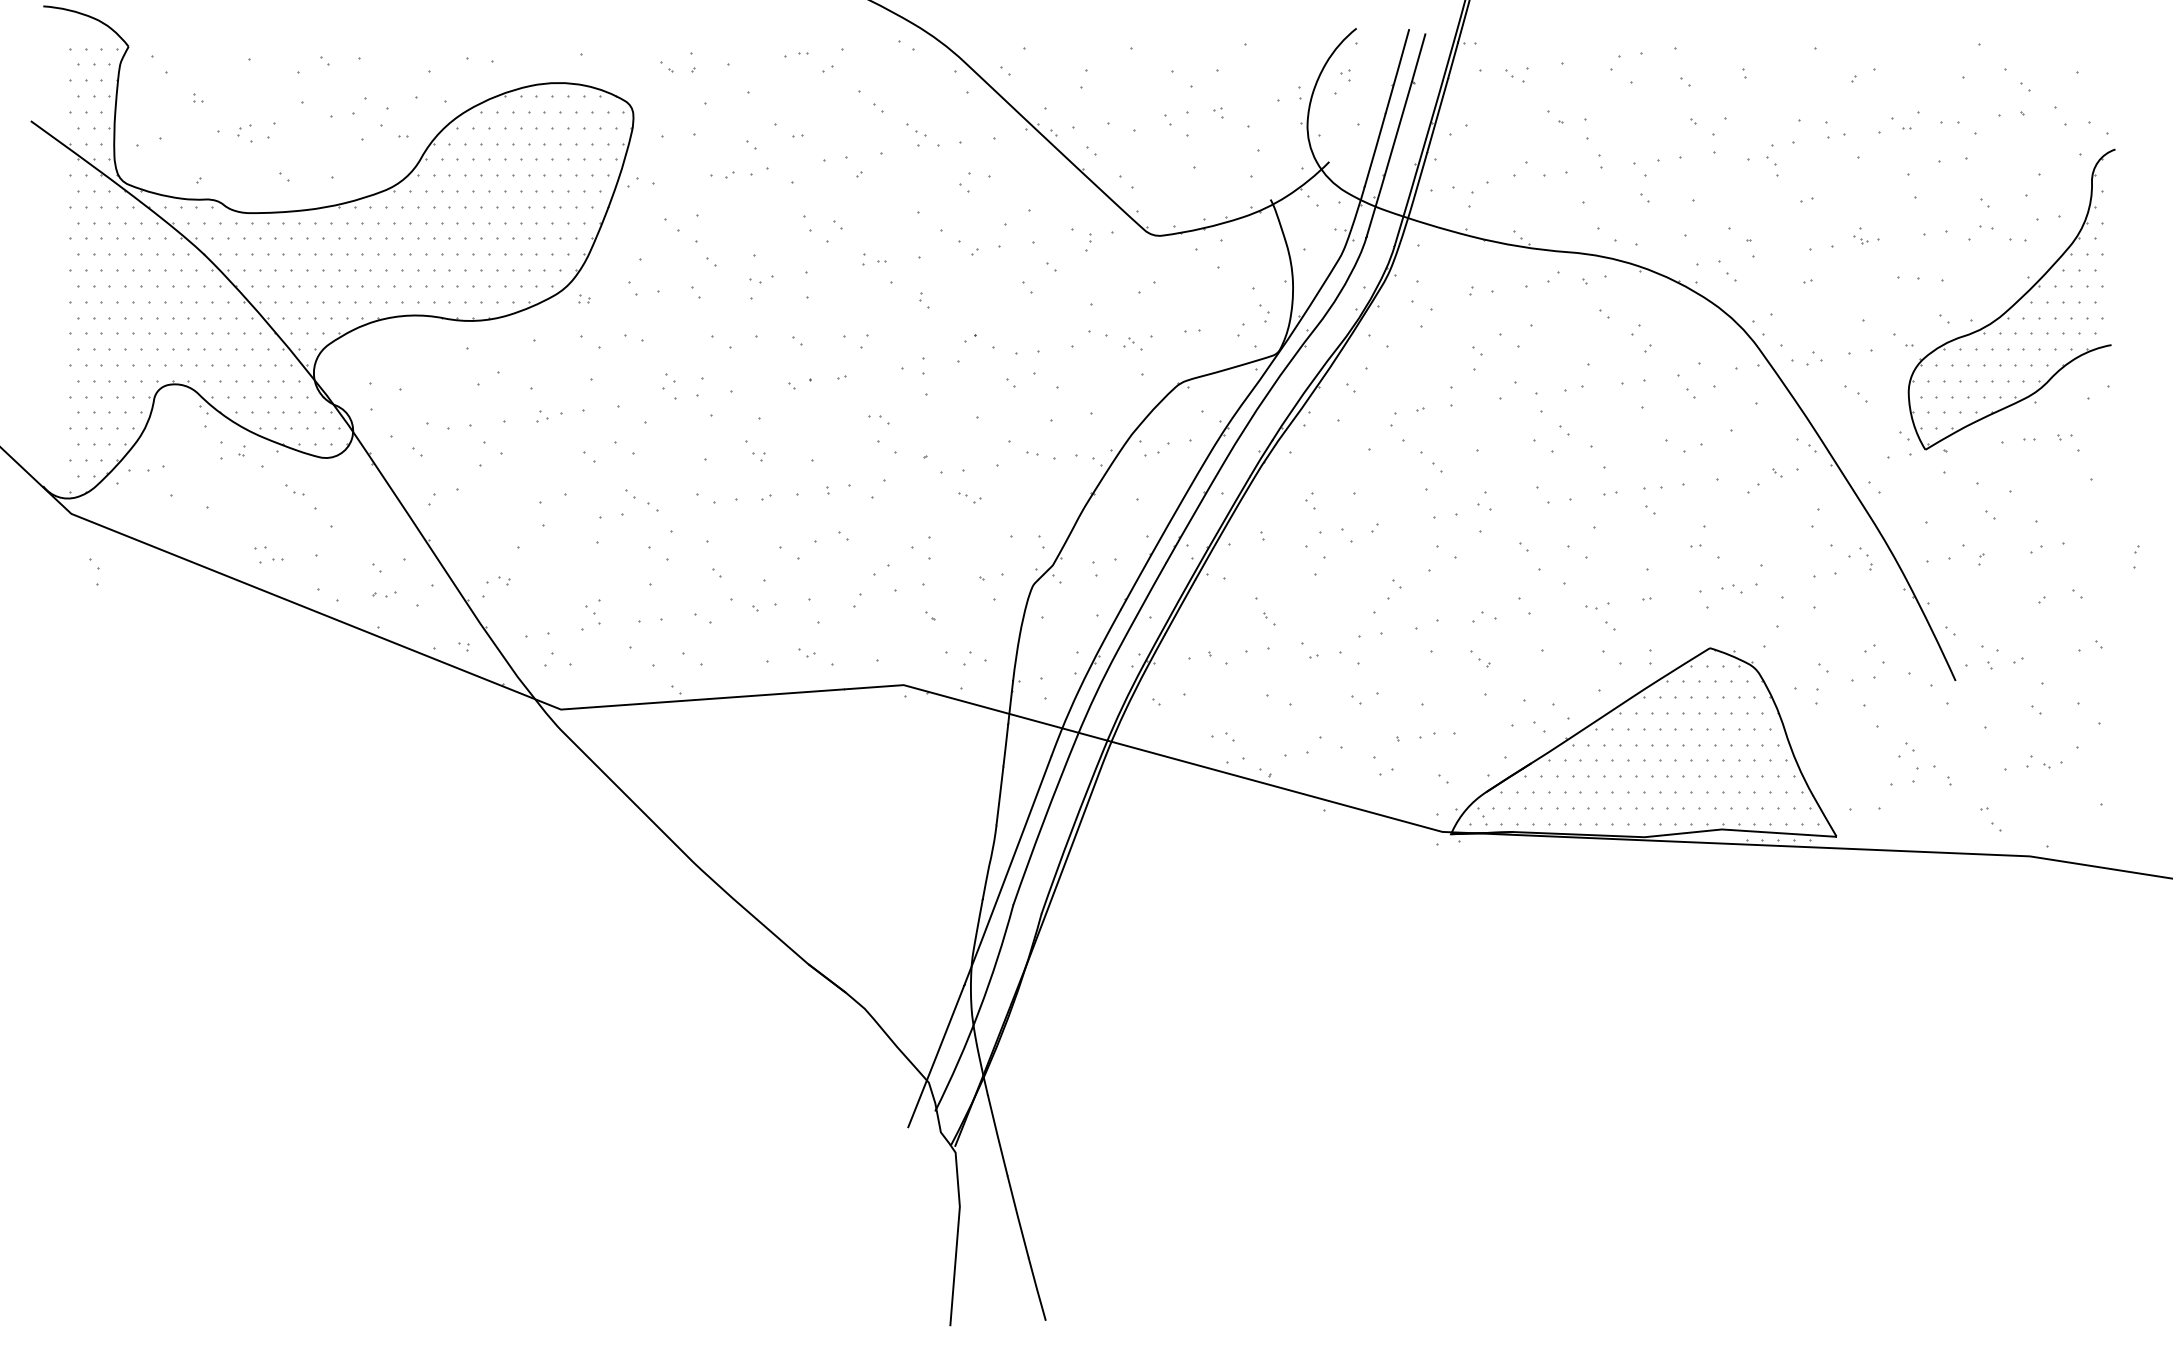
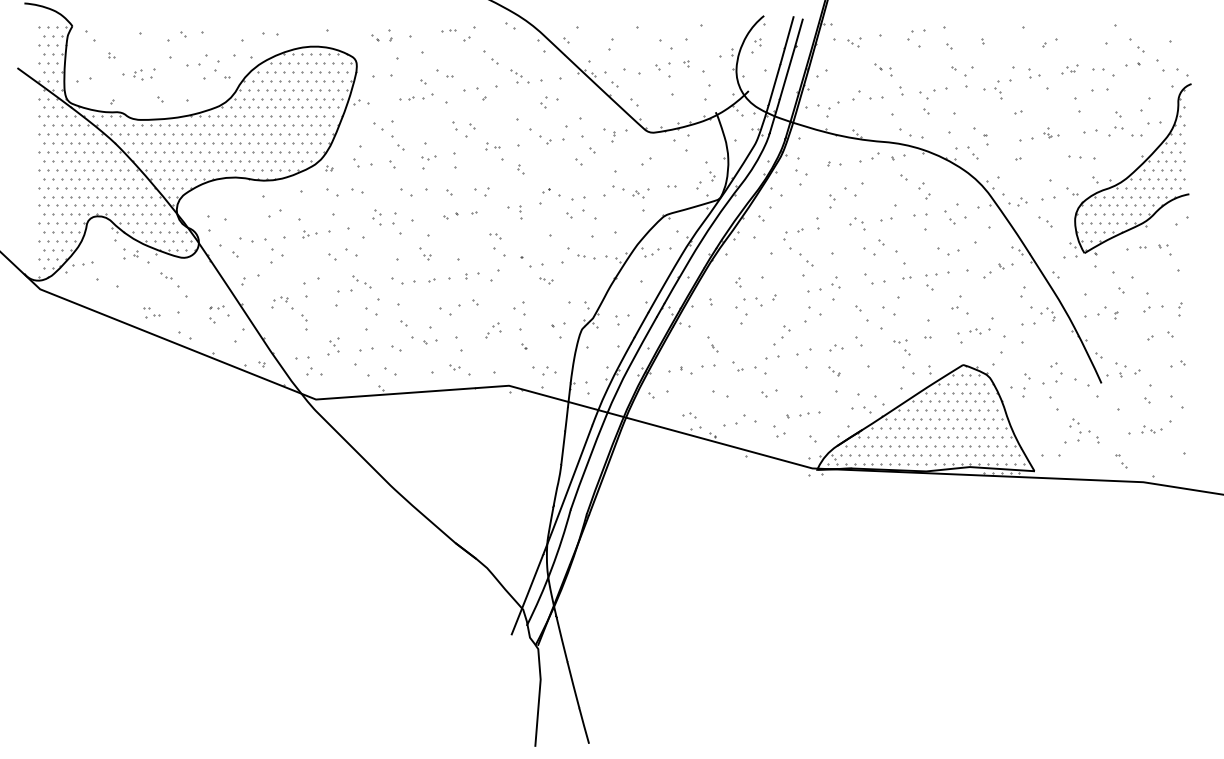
part: (1568, 123) -> (883, 69), size x0.71
part: (1898, 123) -> (1069, 69), size x0.71
part: (924, 377) -> (520, 212), size x0.62
part: (1522, 397) -> (857, 223), size x0.62
part: (2136, 556) -> (1180, 309), moved
part: (94, 572) -> (304, 322), moved
part: (496, 587) -> (279, 302), moved
part: (876, 587) -> (493, 330), size x0.62
part: (384, 594) -> (216, 307), moved

